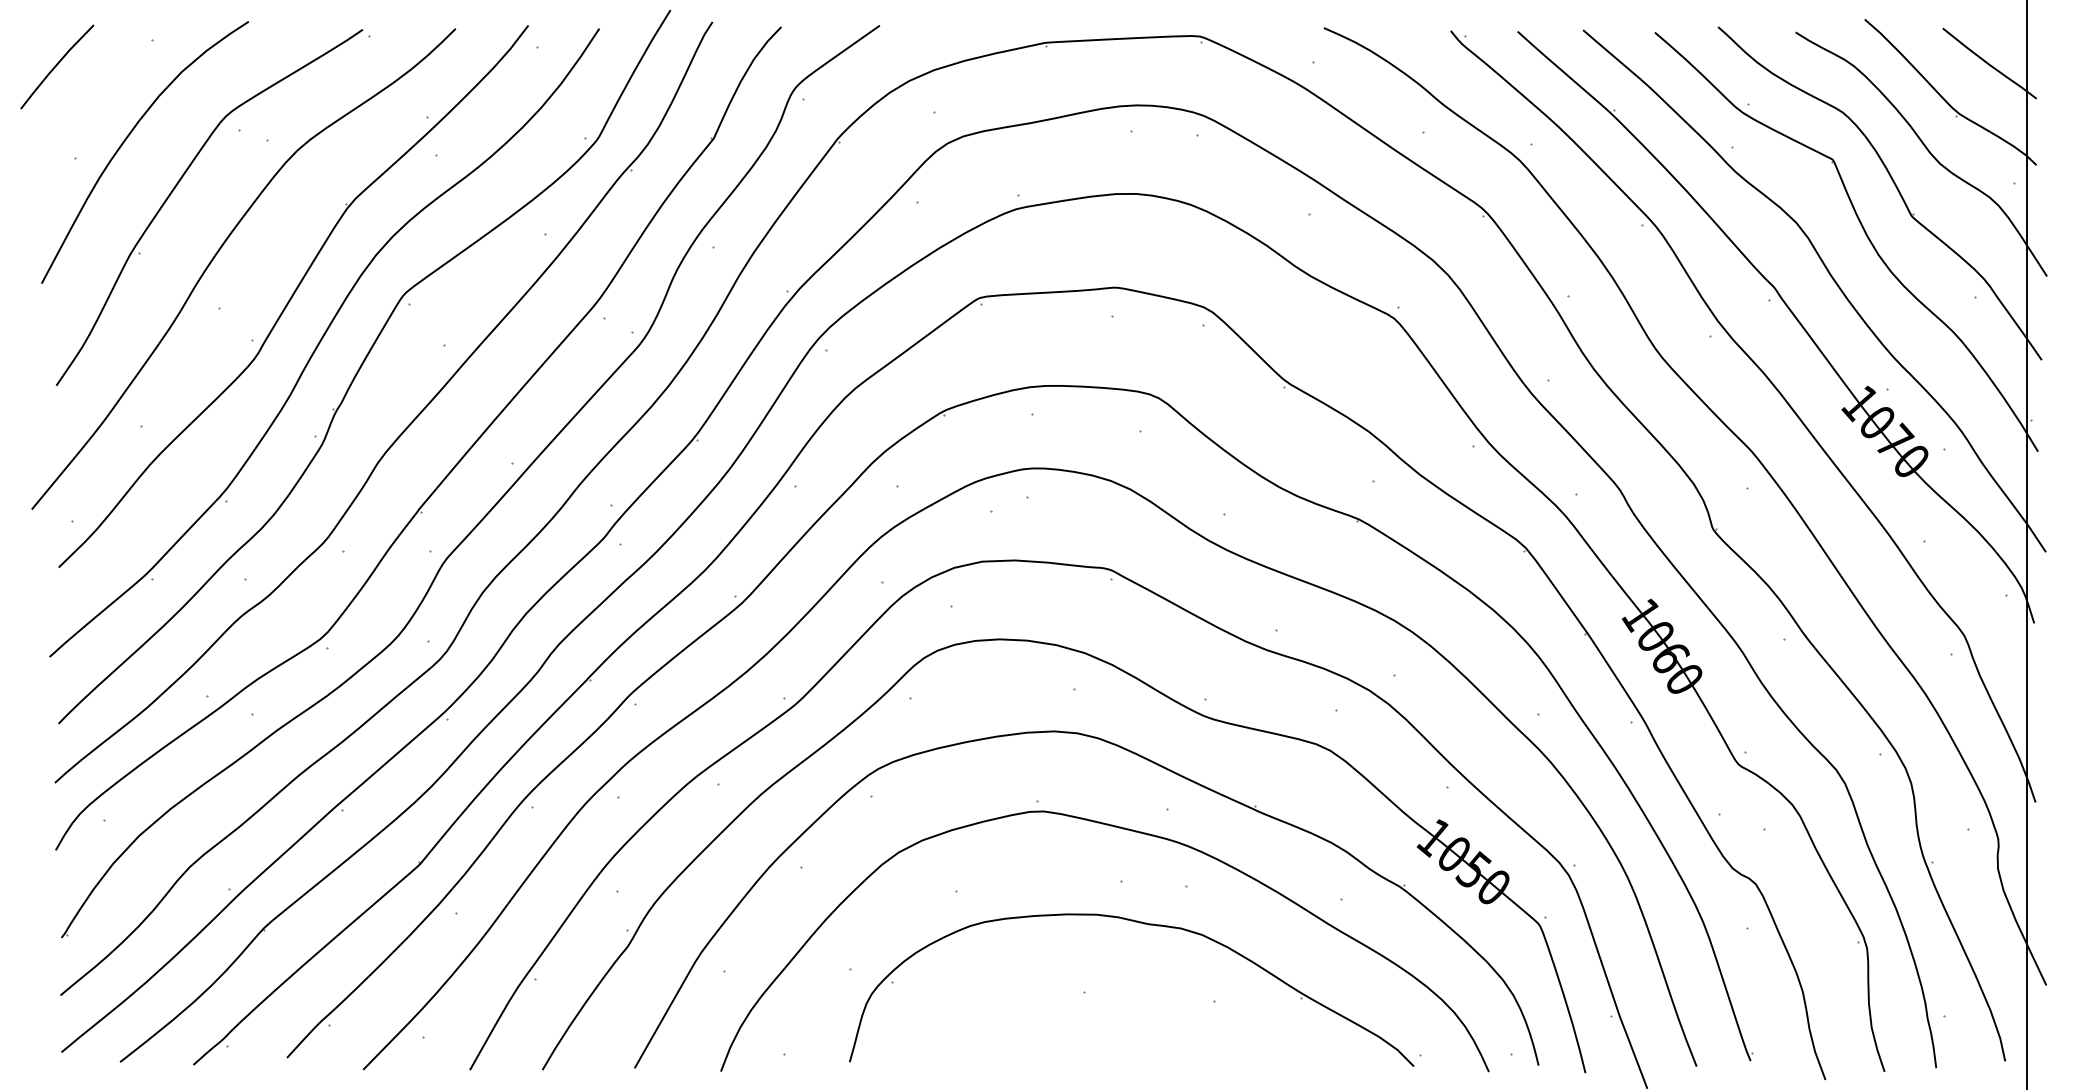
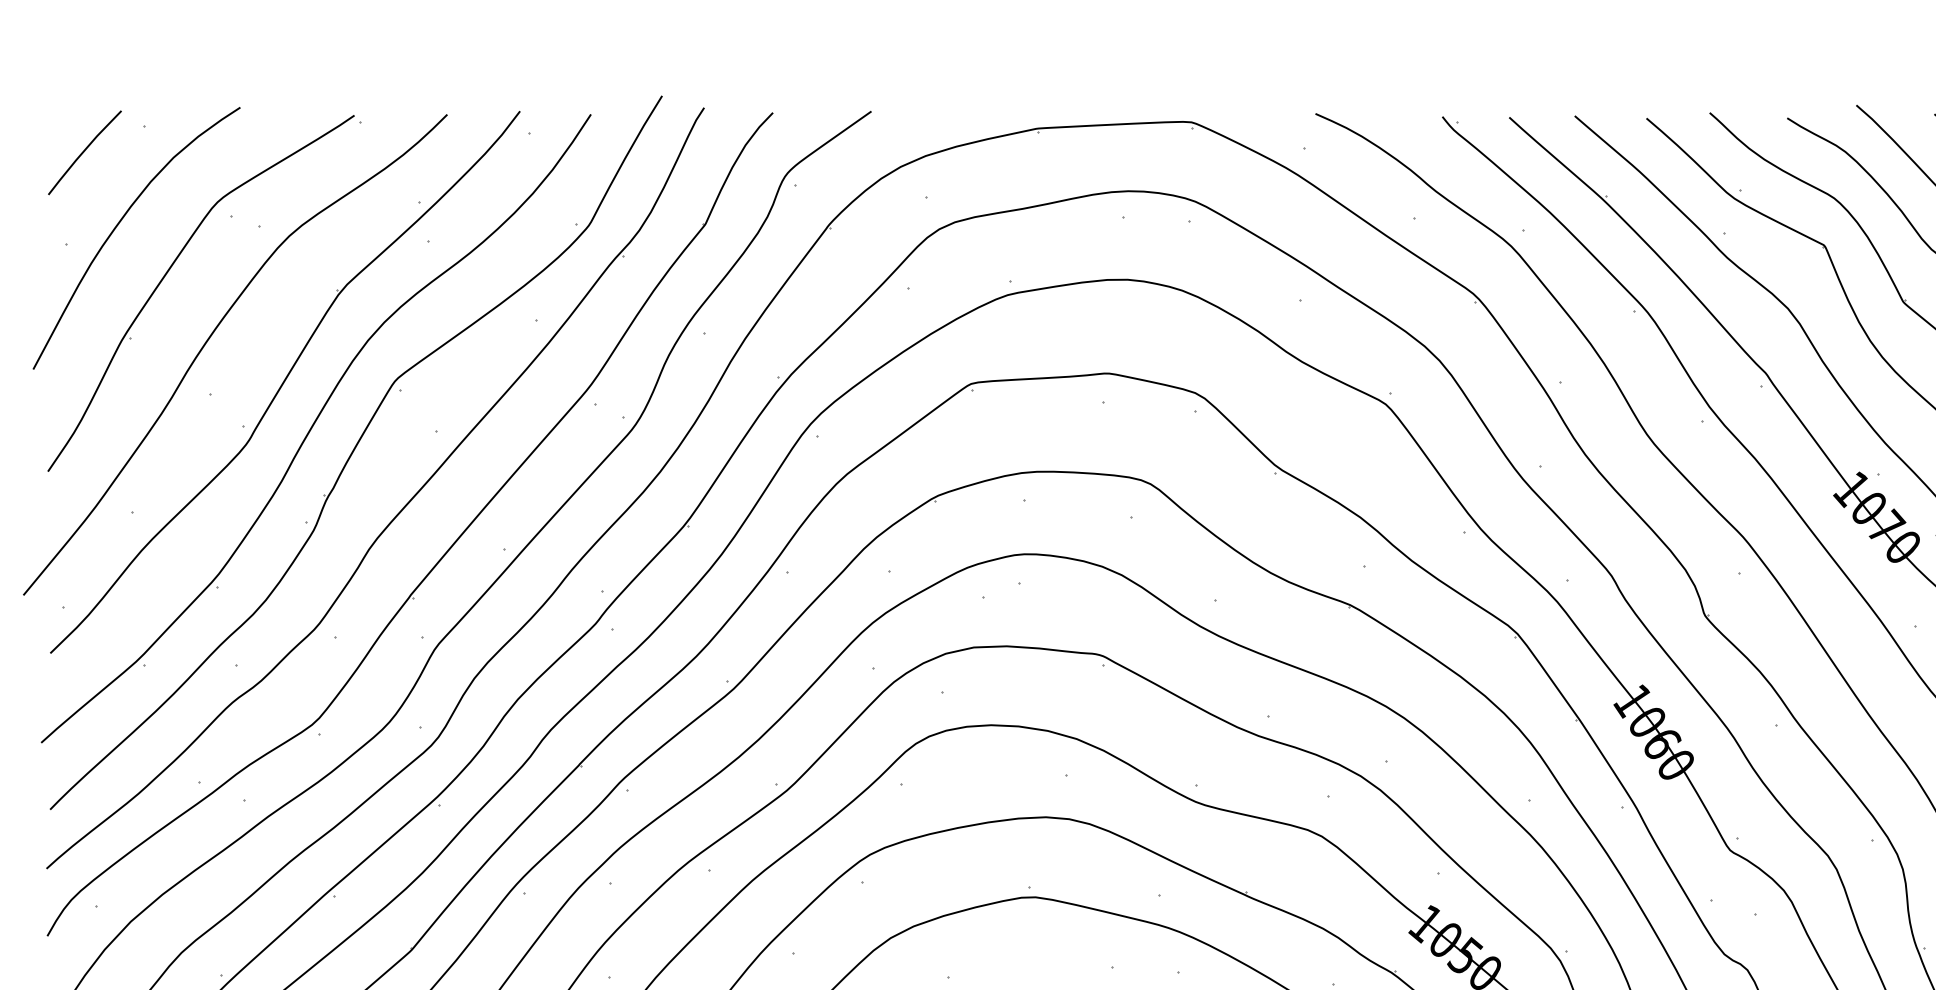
line: (57, 65) -> (85, 151), moved

